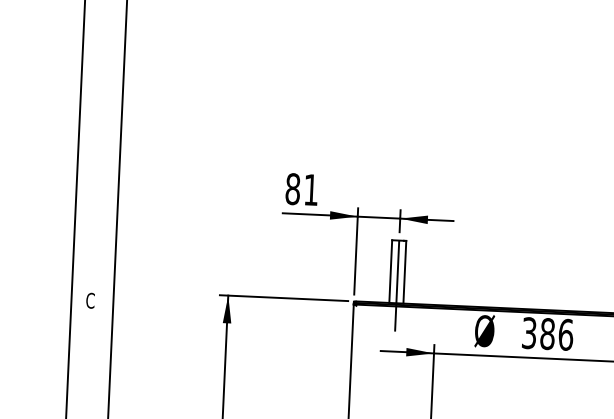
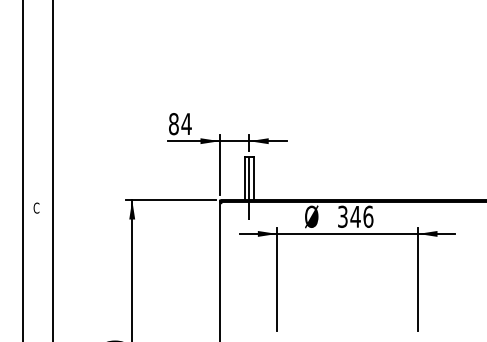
text: (311, 189) -> (186, 123), 81 -> 84
text: (547, 333) -> (355, 216), 386 -> 346

